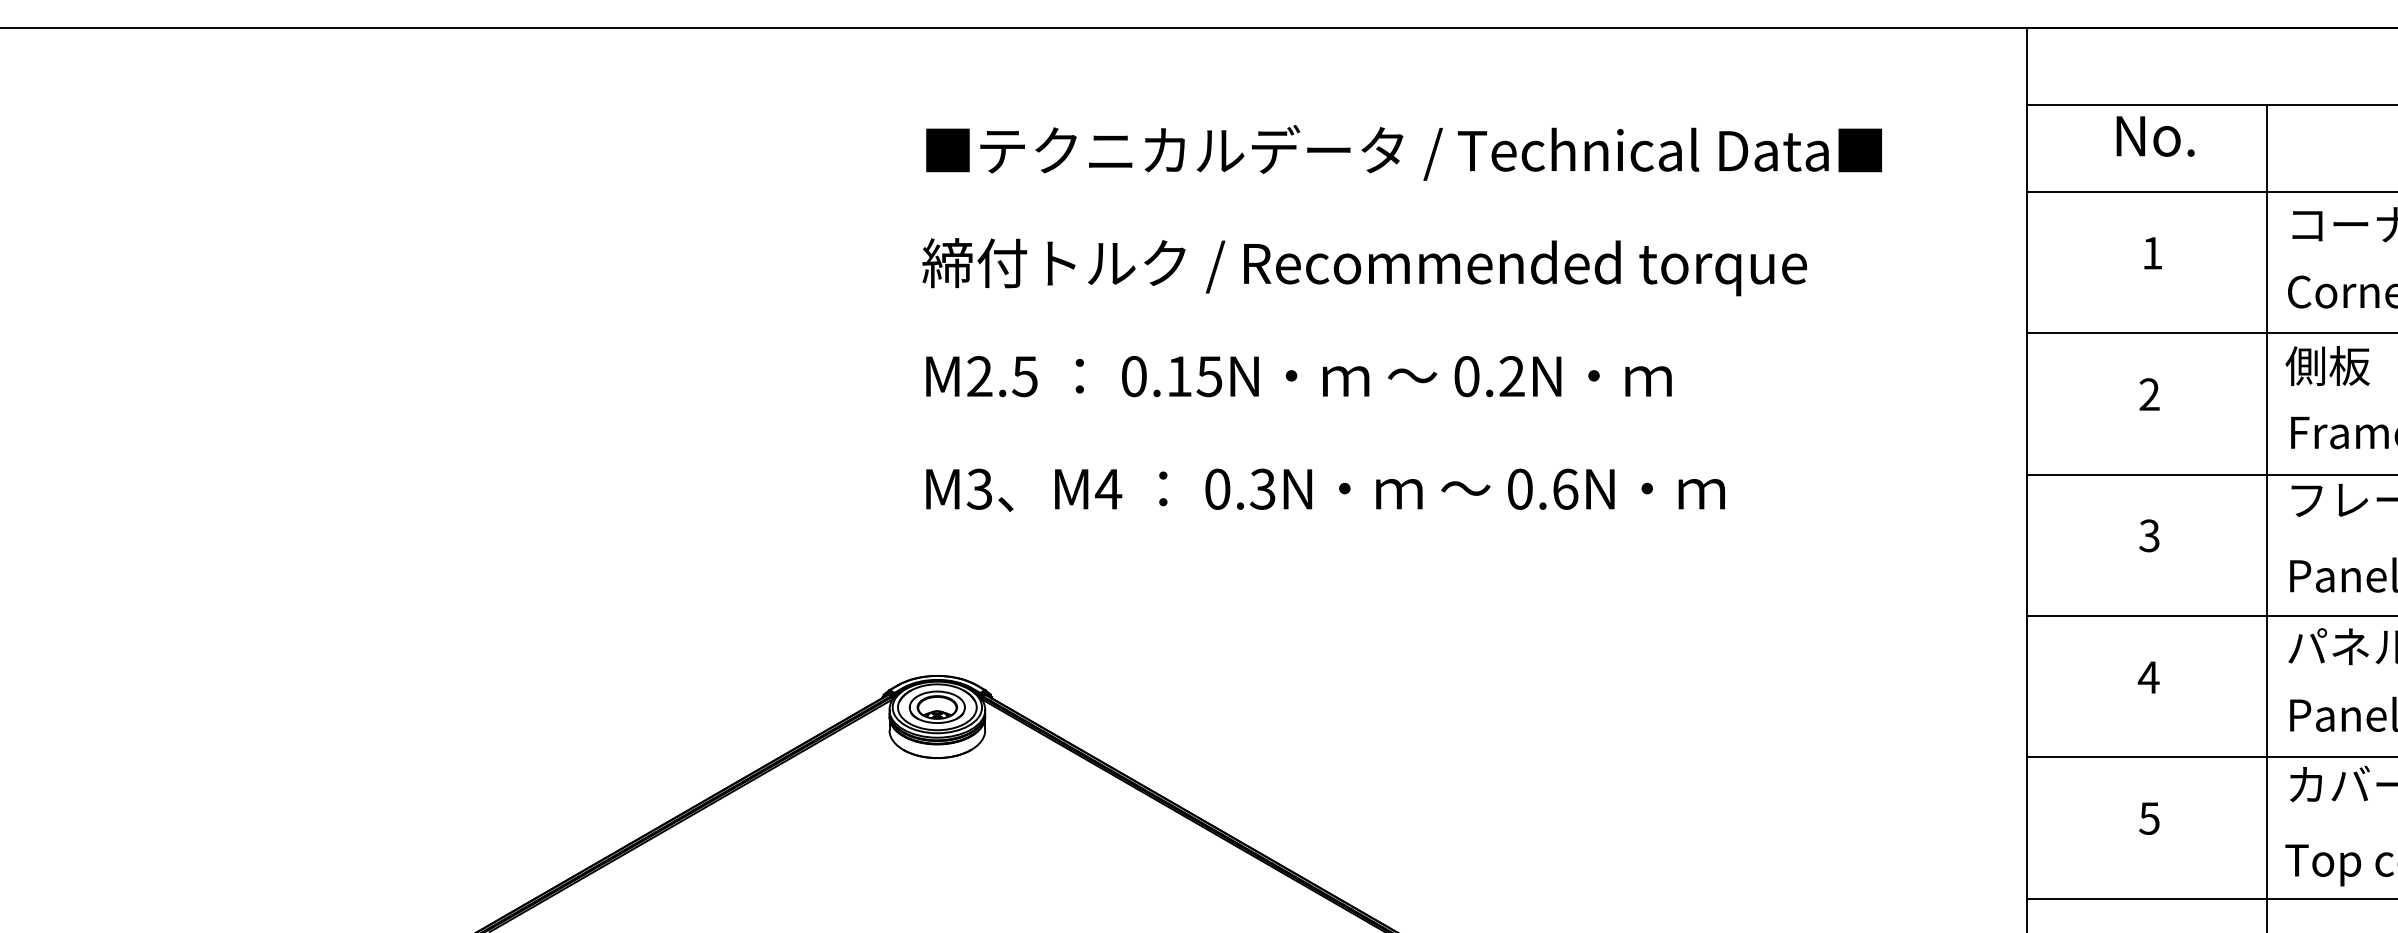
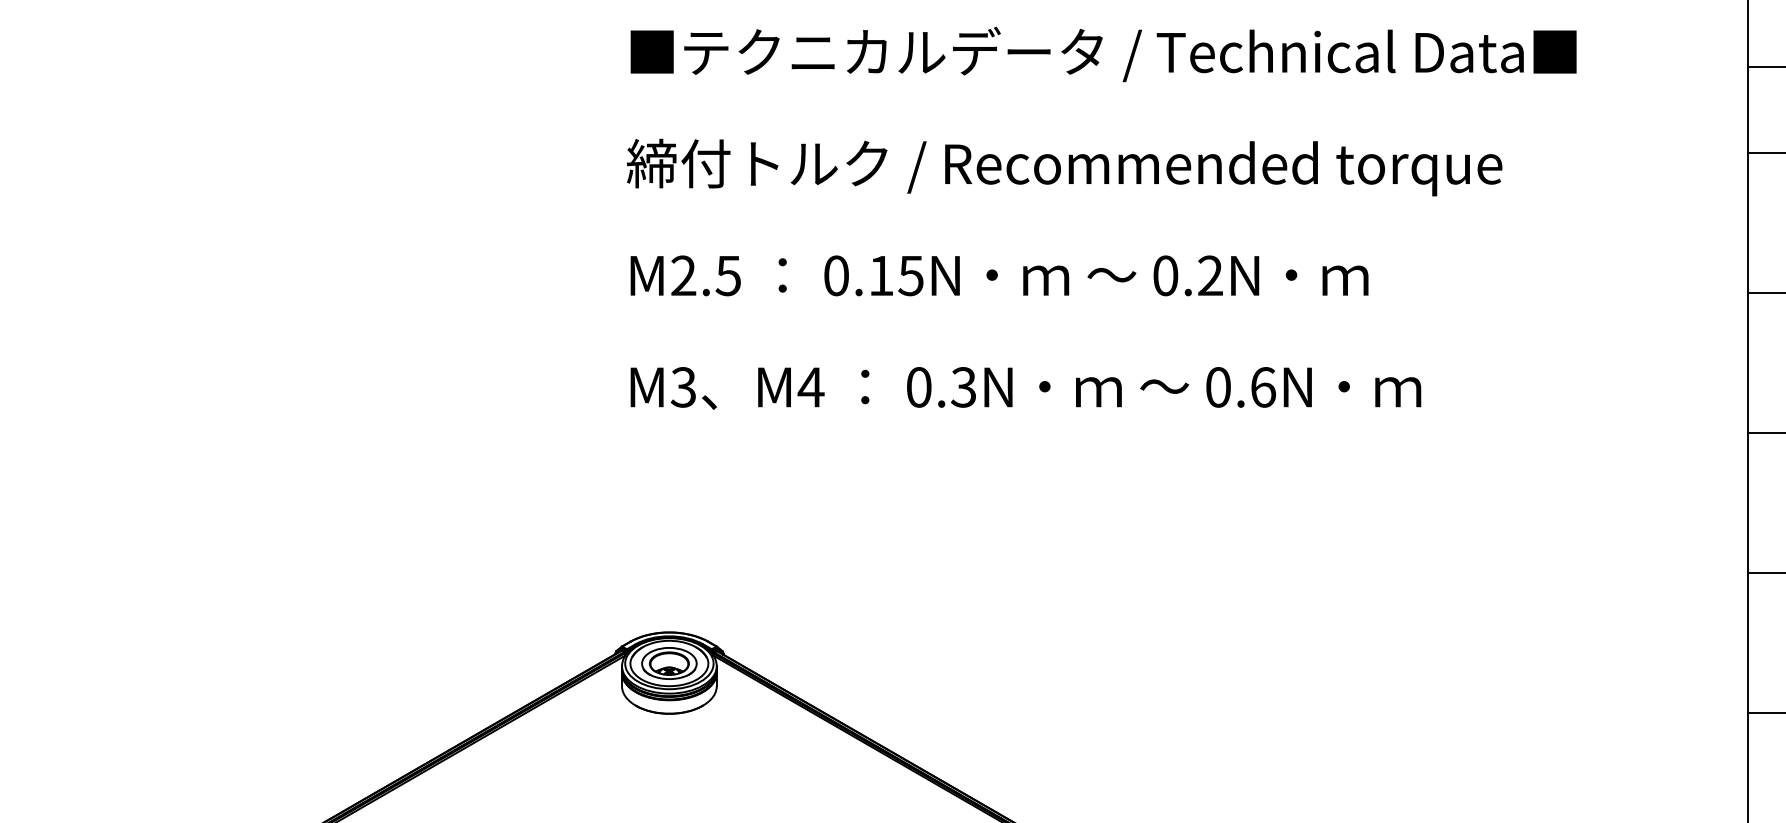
text: (1401, 318) -> (1101, 218), moved

